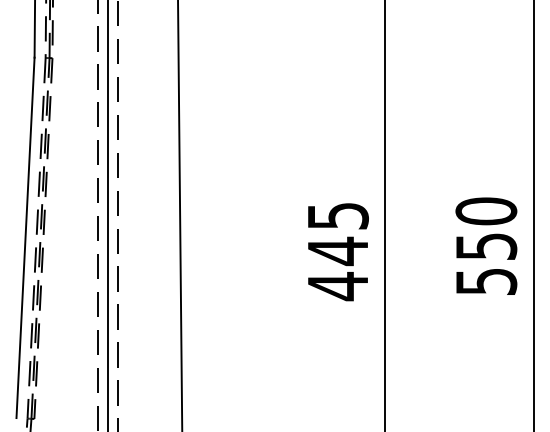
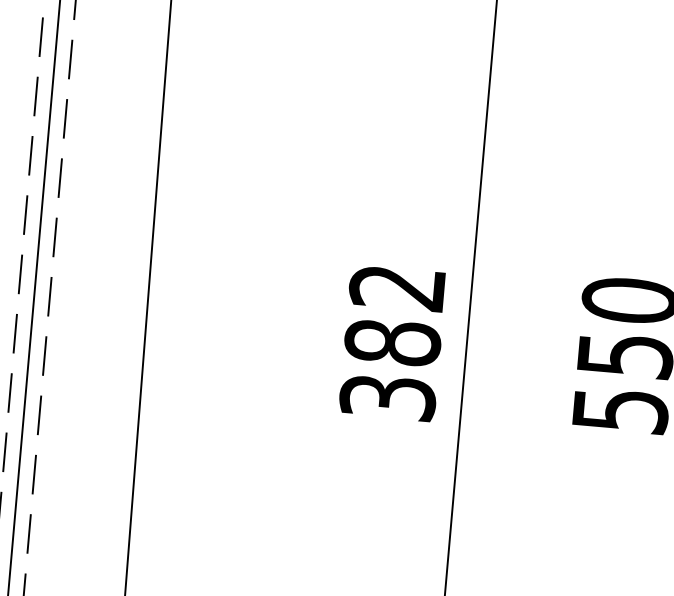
text: (337, 252) -> (391, 344), 445 -> 382

